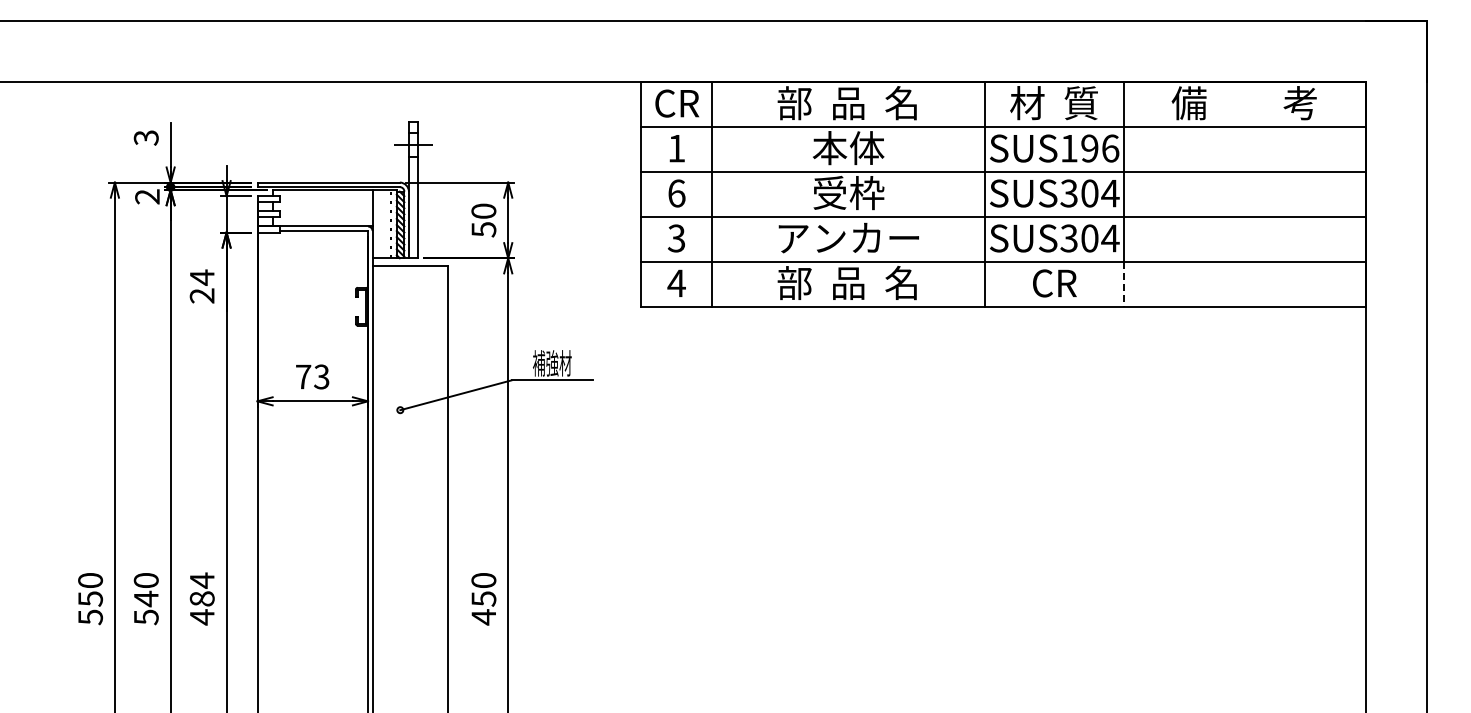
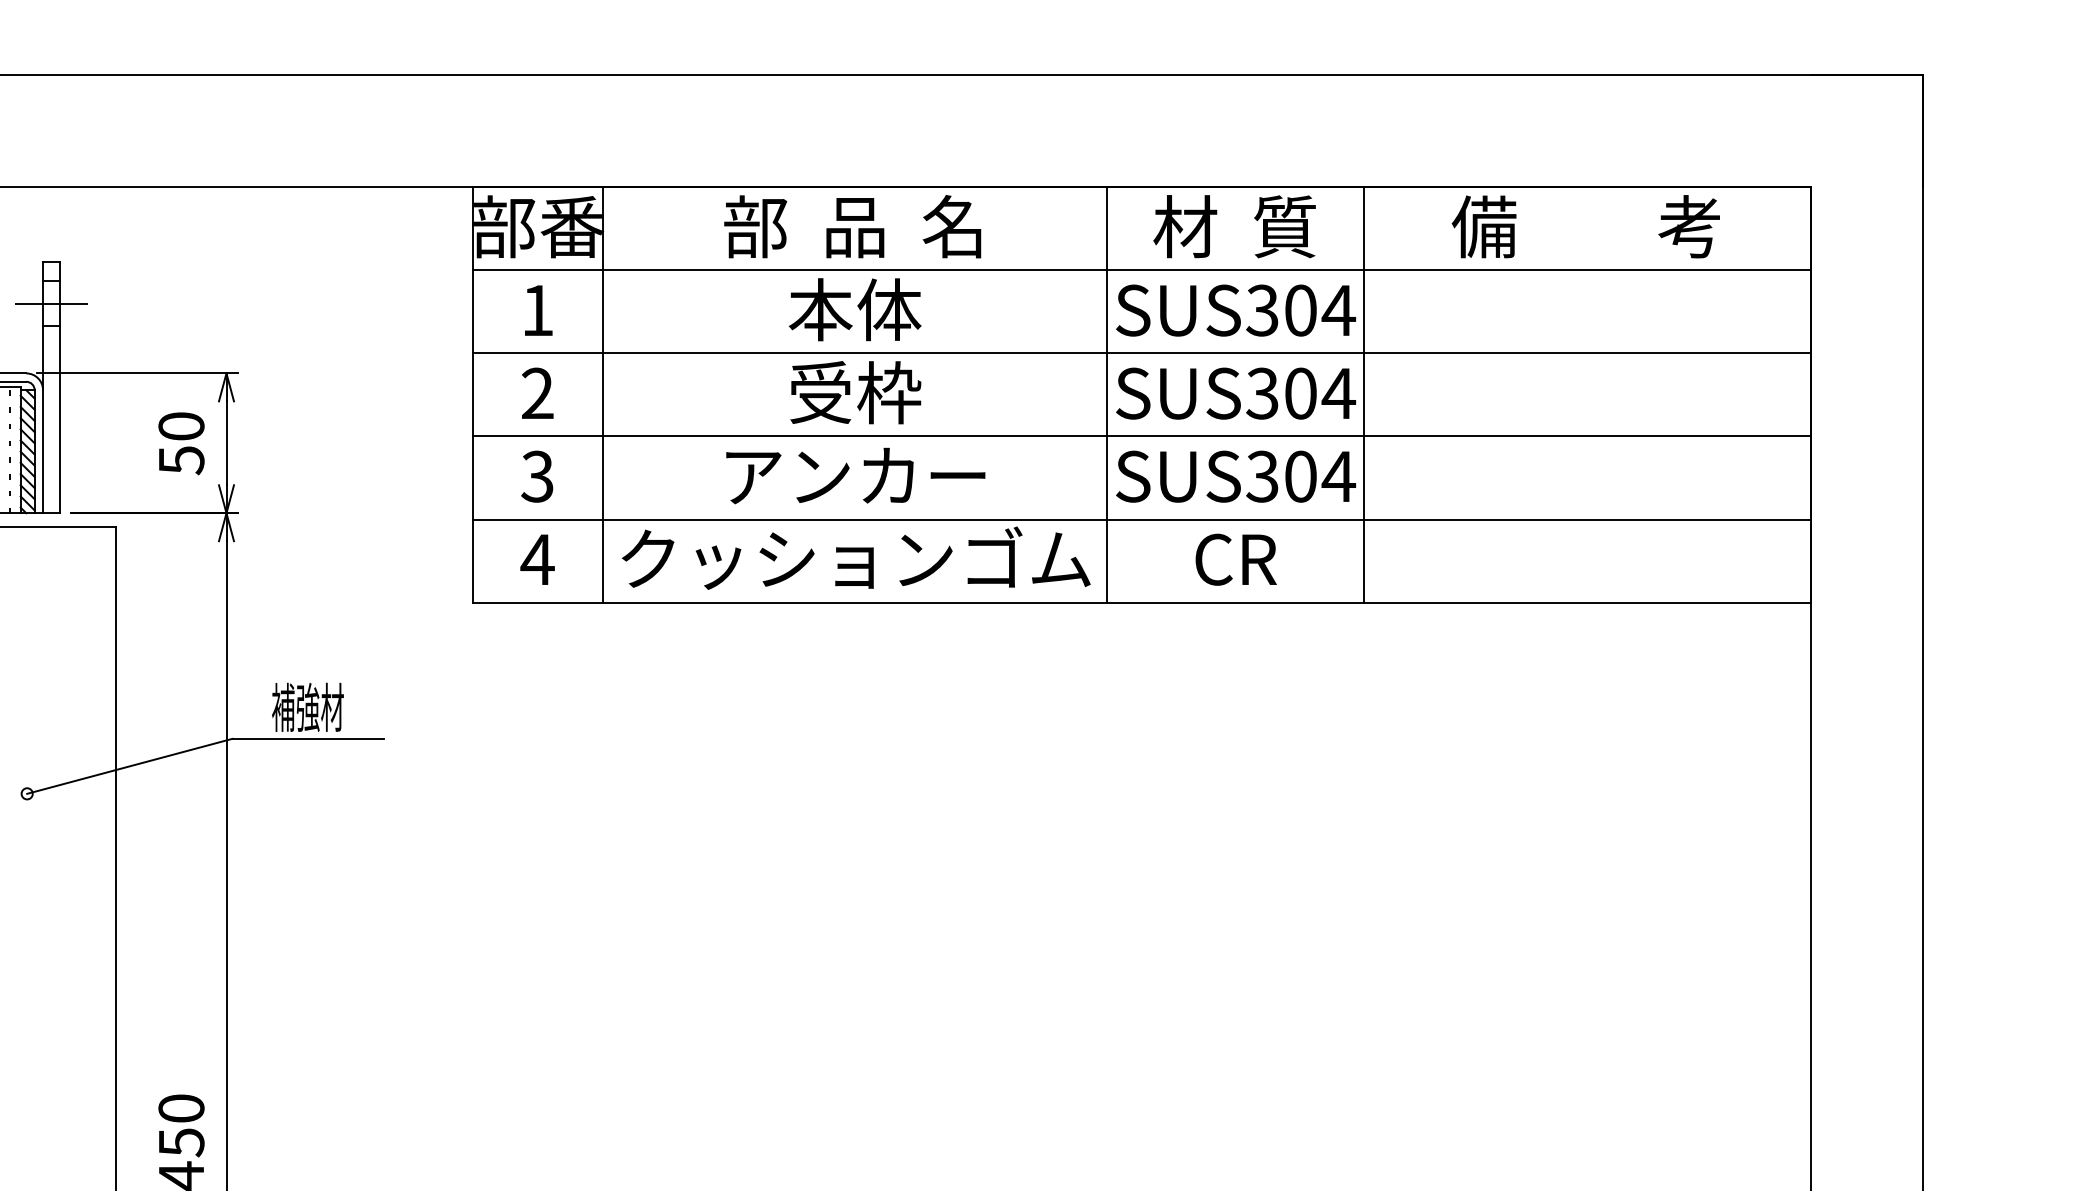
text: (676, 103) -> (537, 227), CR -> 部番
text: (1089, 148) -> (1300, 310), SUS196 -> SUS304
text: (676, 193) -> (537, 393), 6 -> 2
text: (848, 282) -> (854, 557), 部  品  名 -> クッションゴム
line: (1124, 284) -> (1364, 561), dashed -> solid

